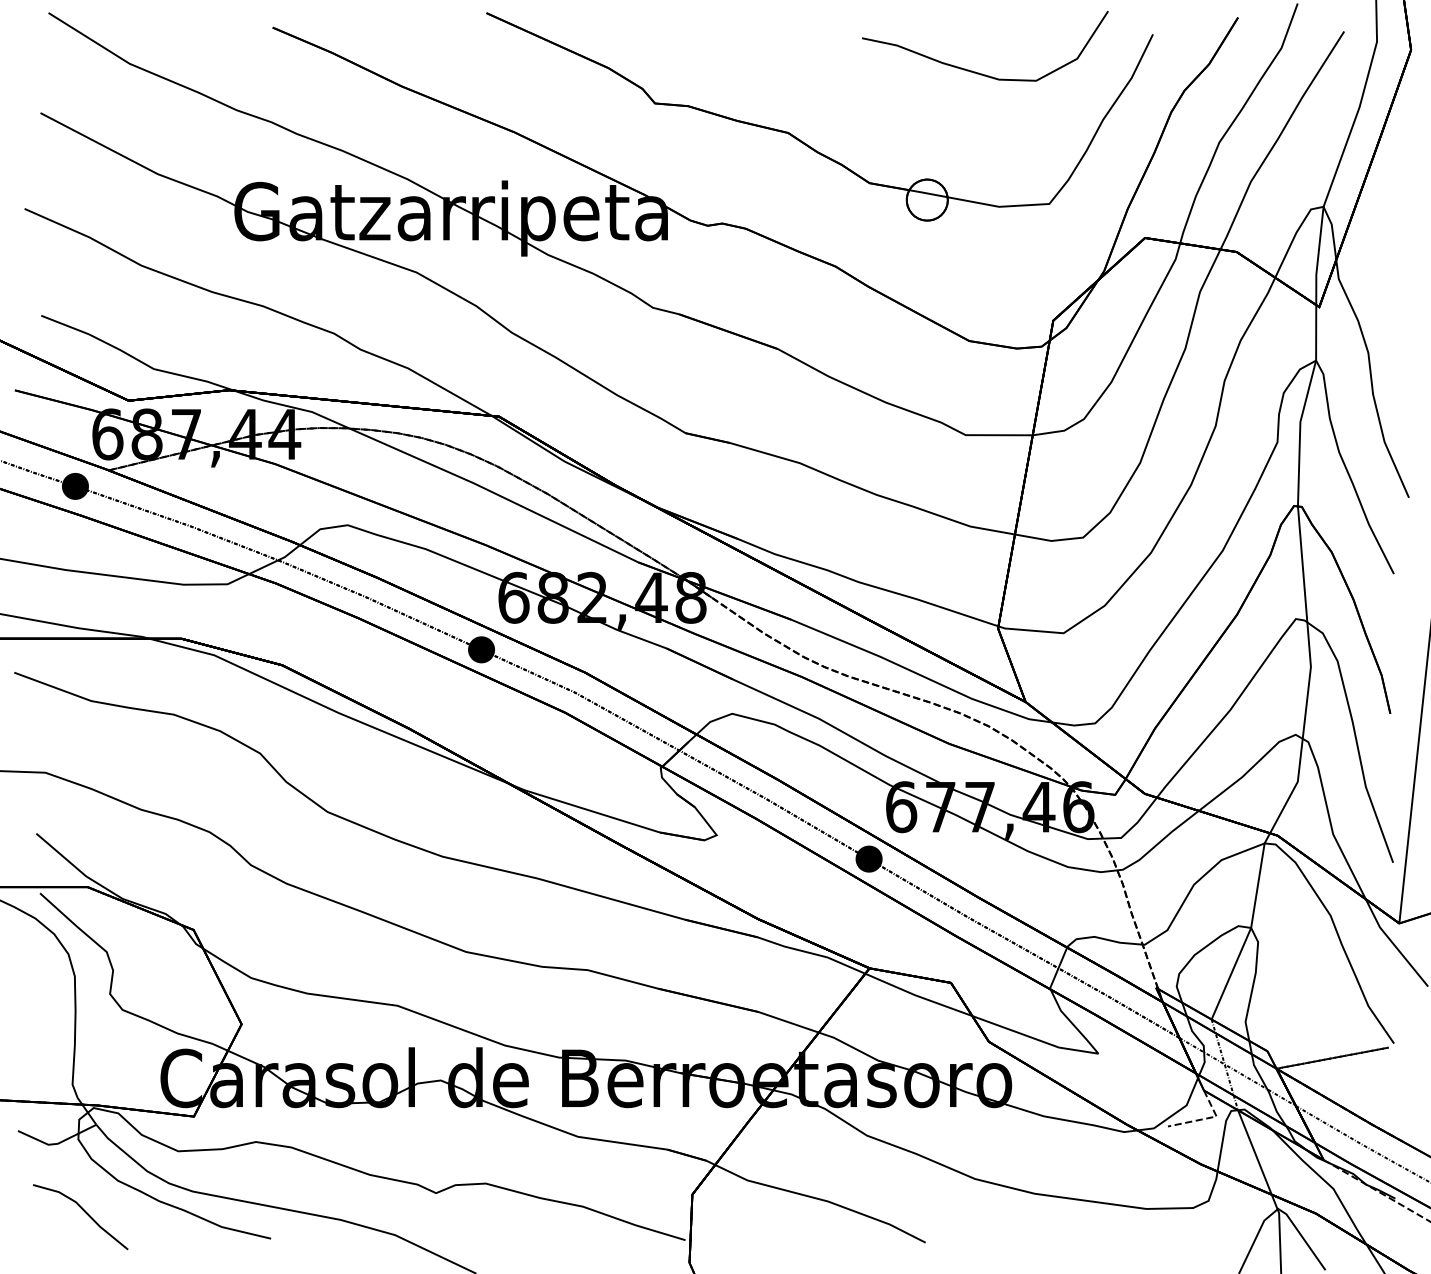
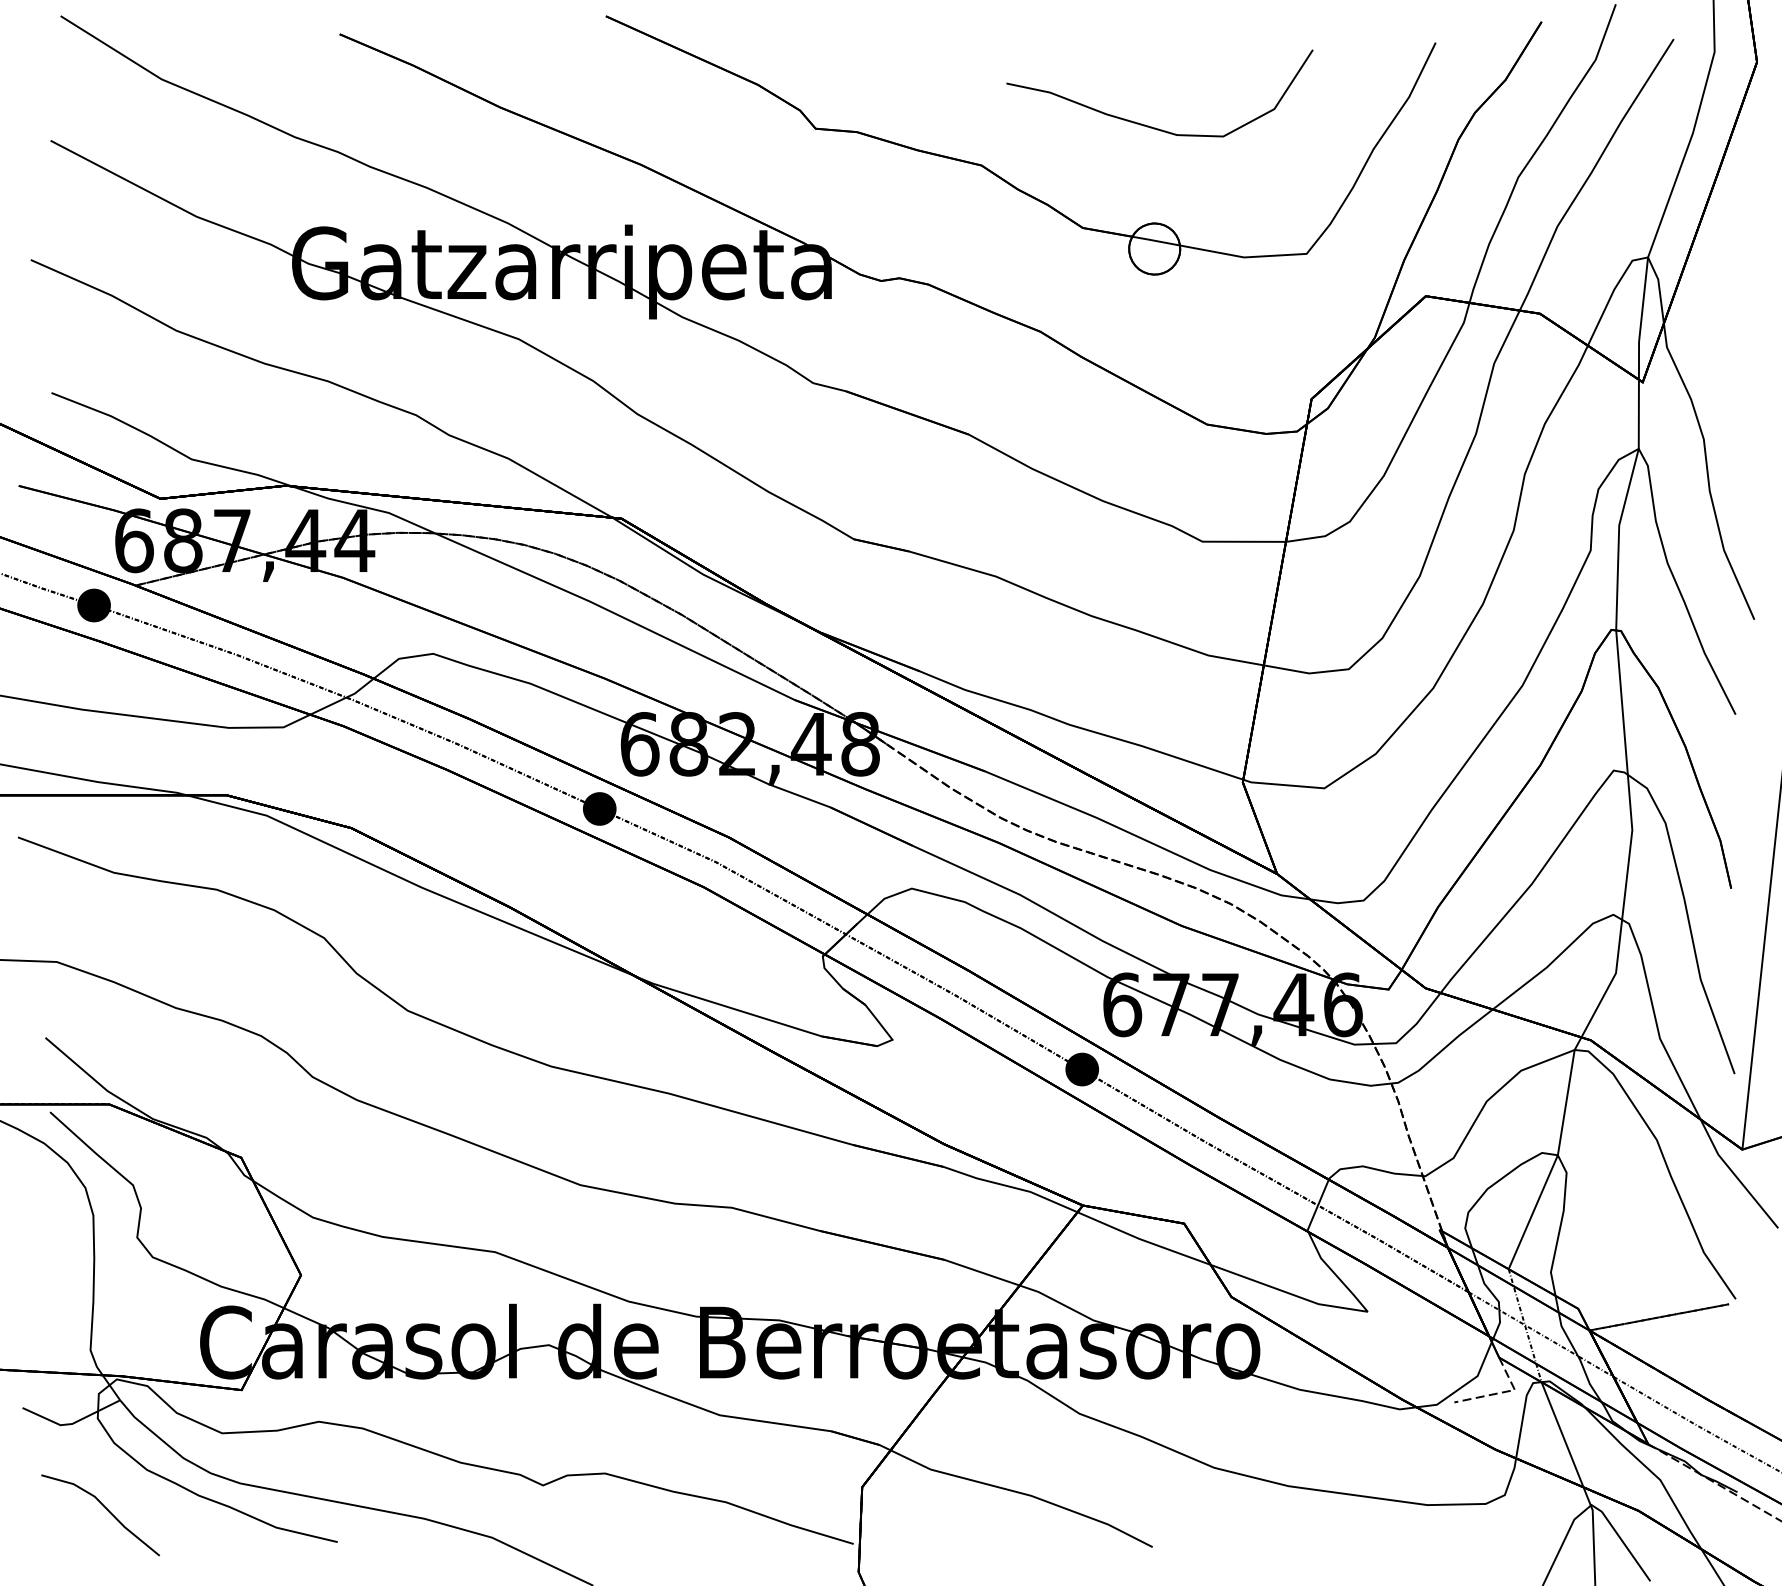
part: (979, 72) -> (1152, 126), moved

